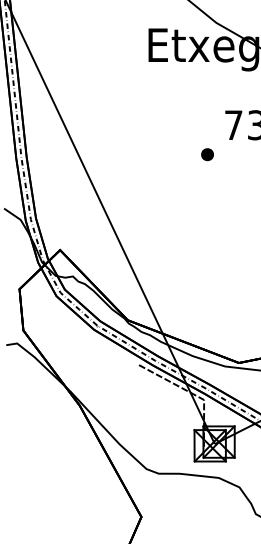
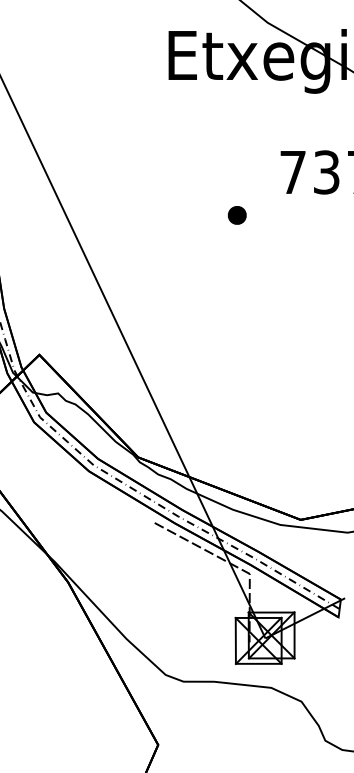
part: (207, 154) -> (237, 215), moved

